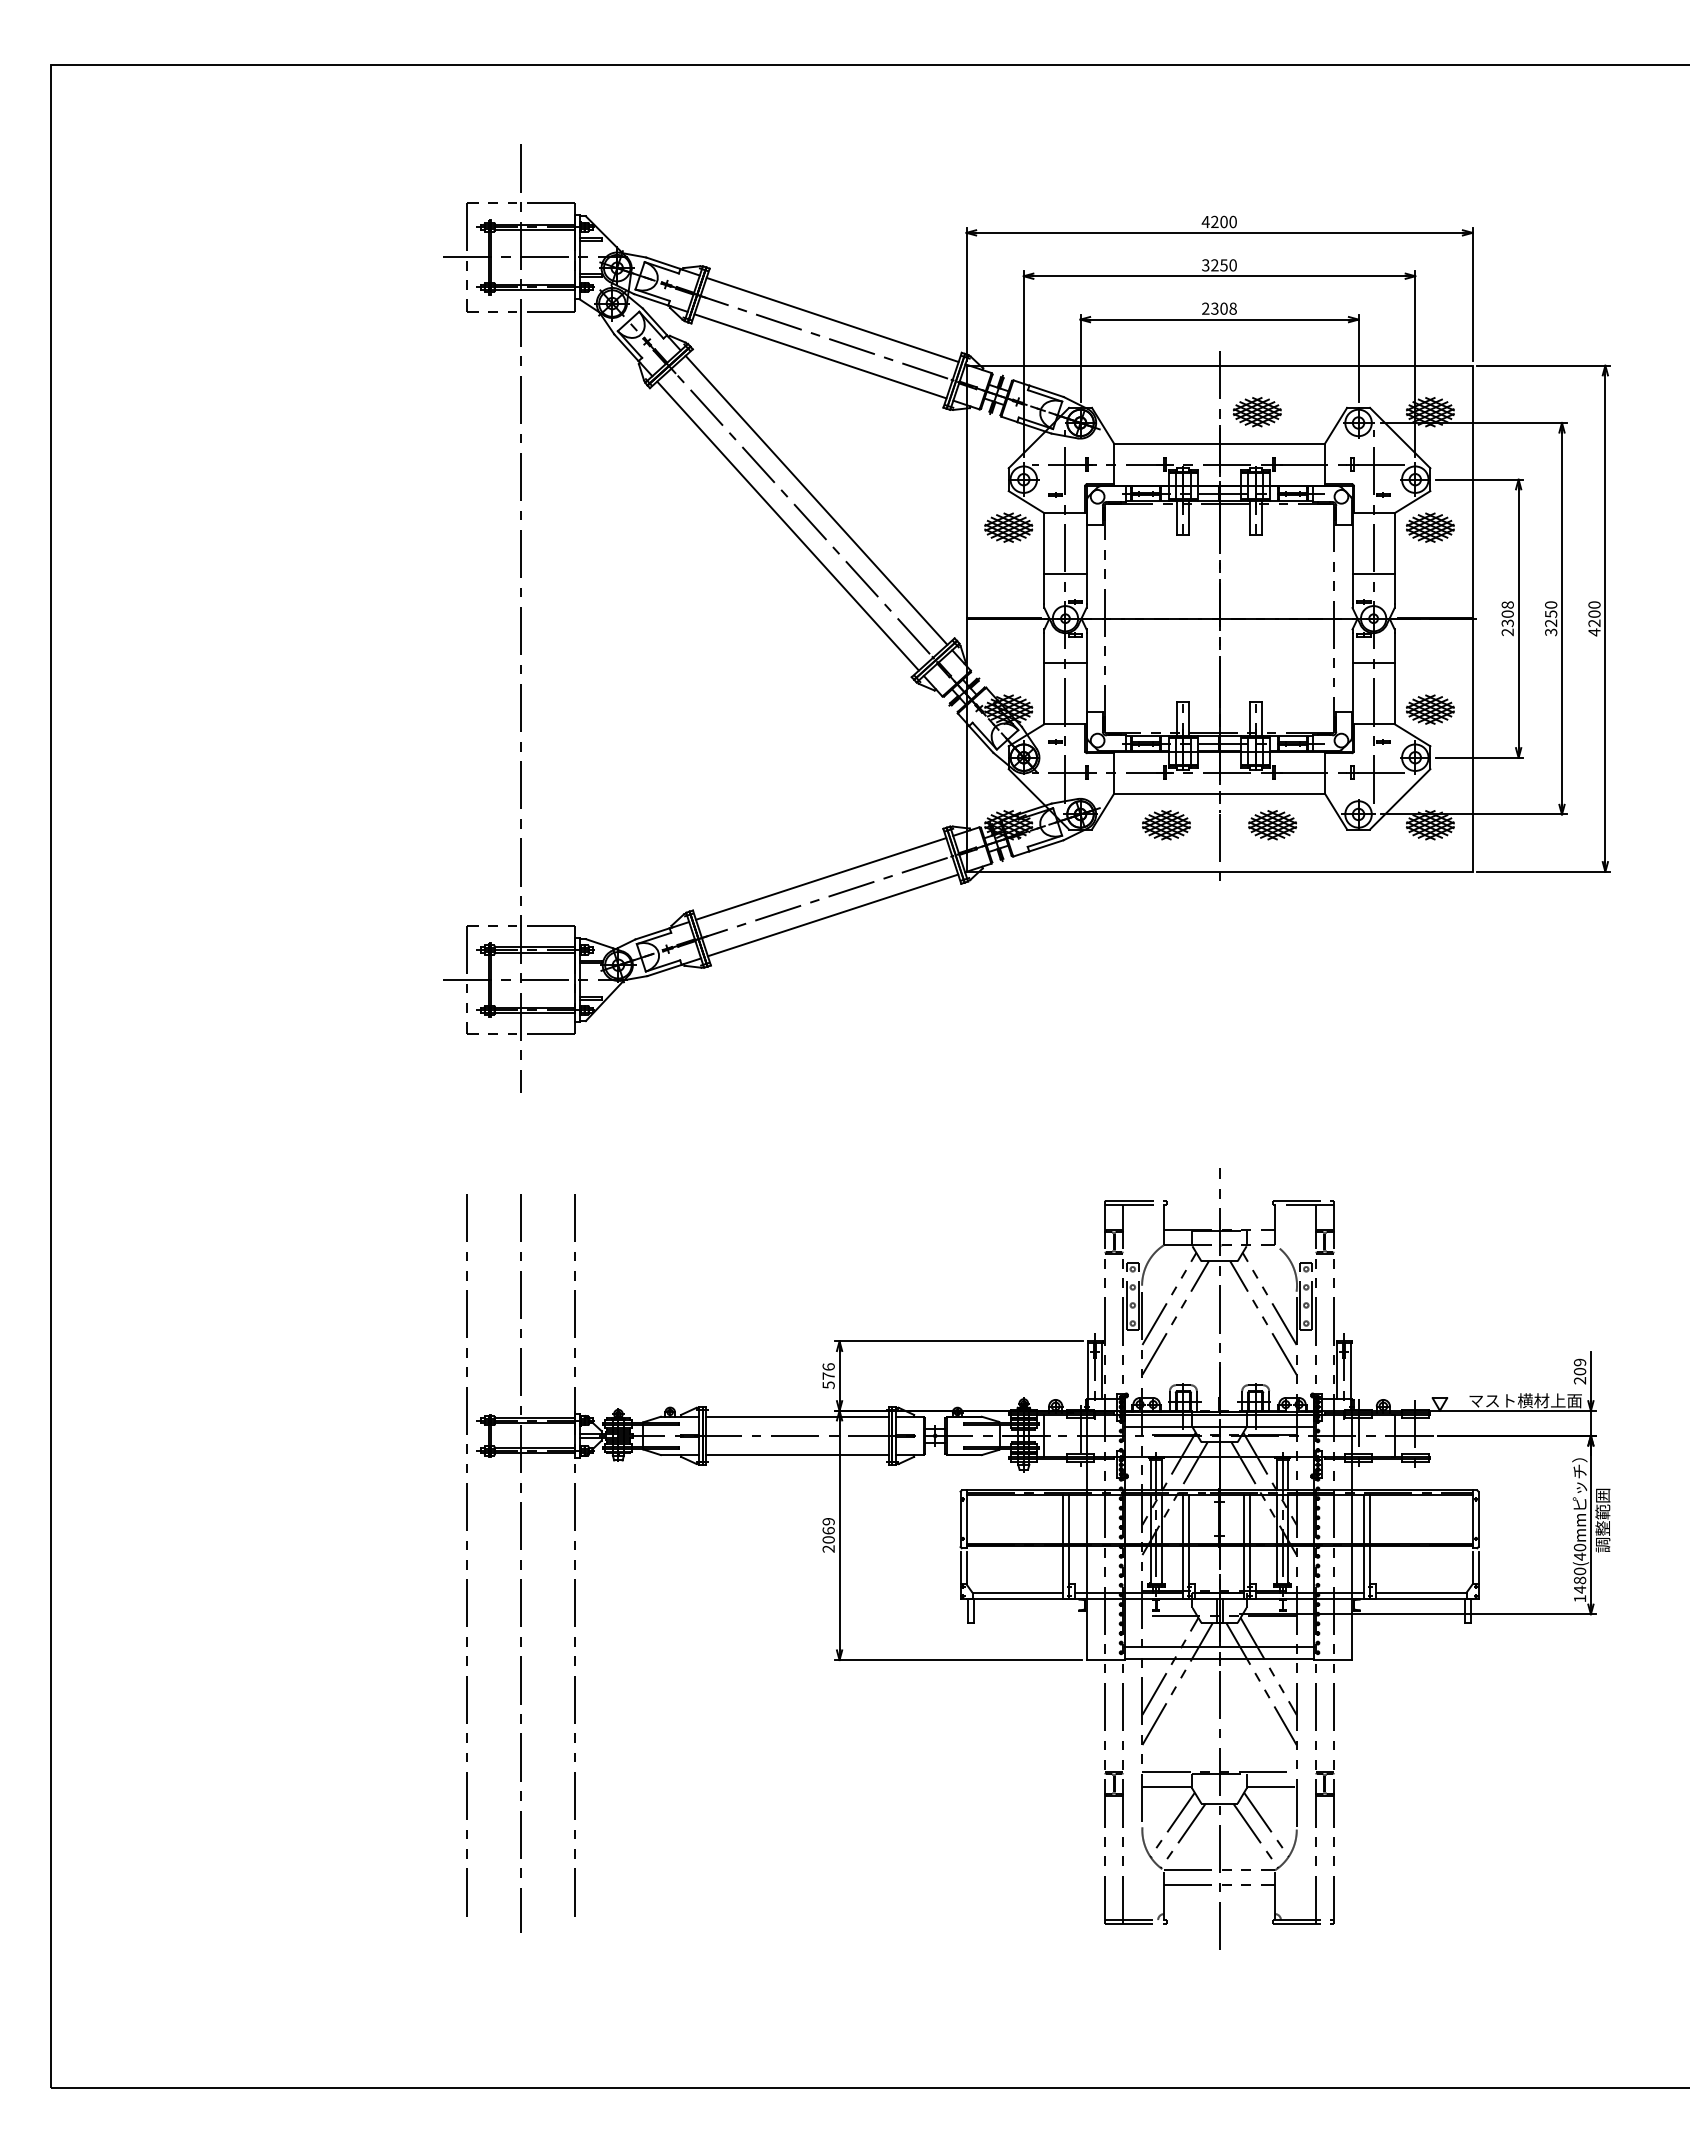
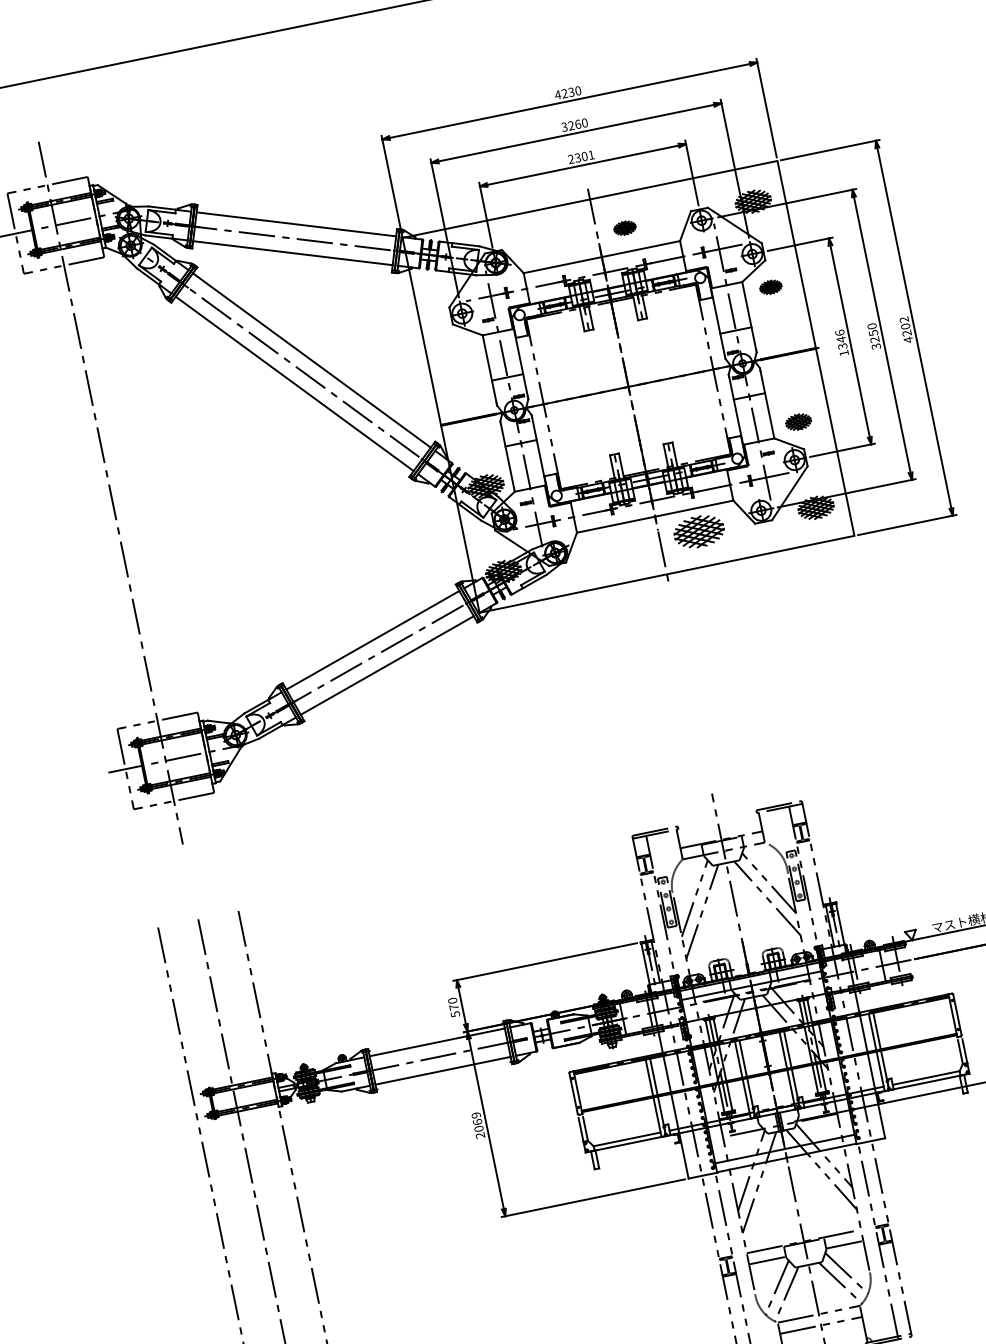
text: (1223, 222) -> (571, 92), 4200 -> 4230
text: (1223, 265) -> (577, 124), 3250 -> 3260
text: (1232, 308) -> (590, 155), 2308 -> 2301
part: (1256, 412) -> (624, 228), size x0.6
part: (1008, 527) -> (458, 351), removed
part: (1430, 527) -> (770, 287), size x0.6
text: (1594, 604) -> (904, 319), 4200 -> 4202
text: (1507, 618) -> (841, 342), 2308 -> 1346
part: (1430, 709) -> (798, 422), size x0.7
part: (1166, 825) -> (620, 548), removed
part: (1272, 825) -> (699, 532), size x1.4
text: (828, 1366) -> (452, 1000), 576 -> 570

